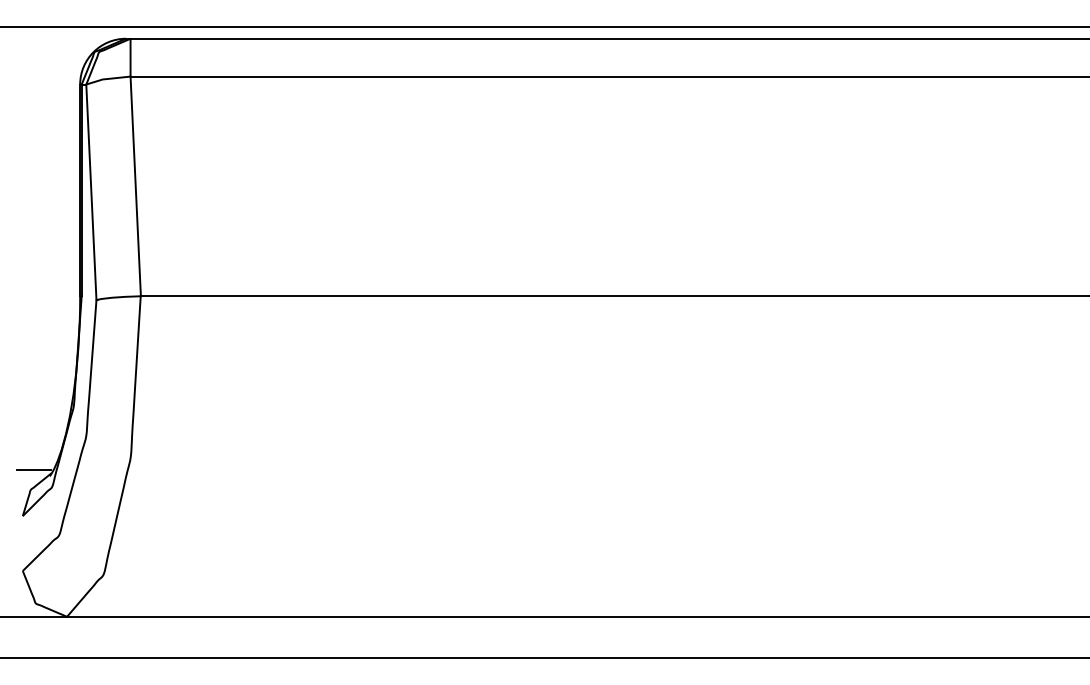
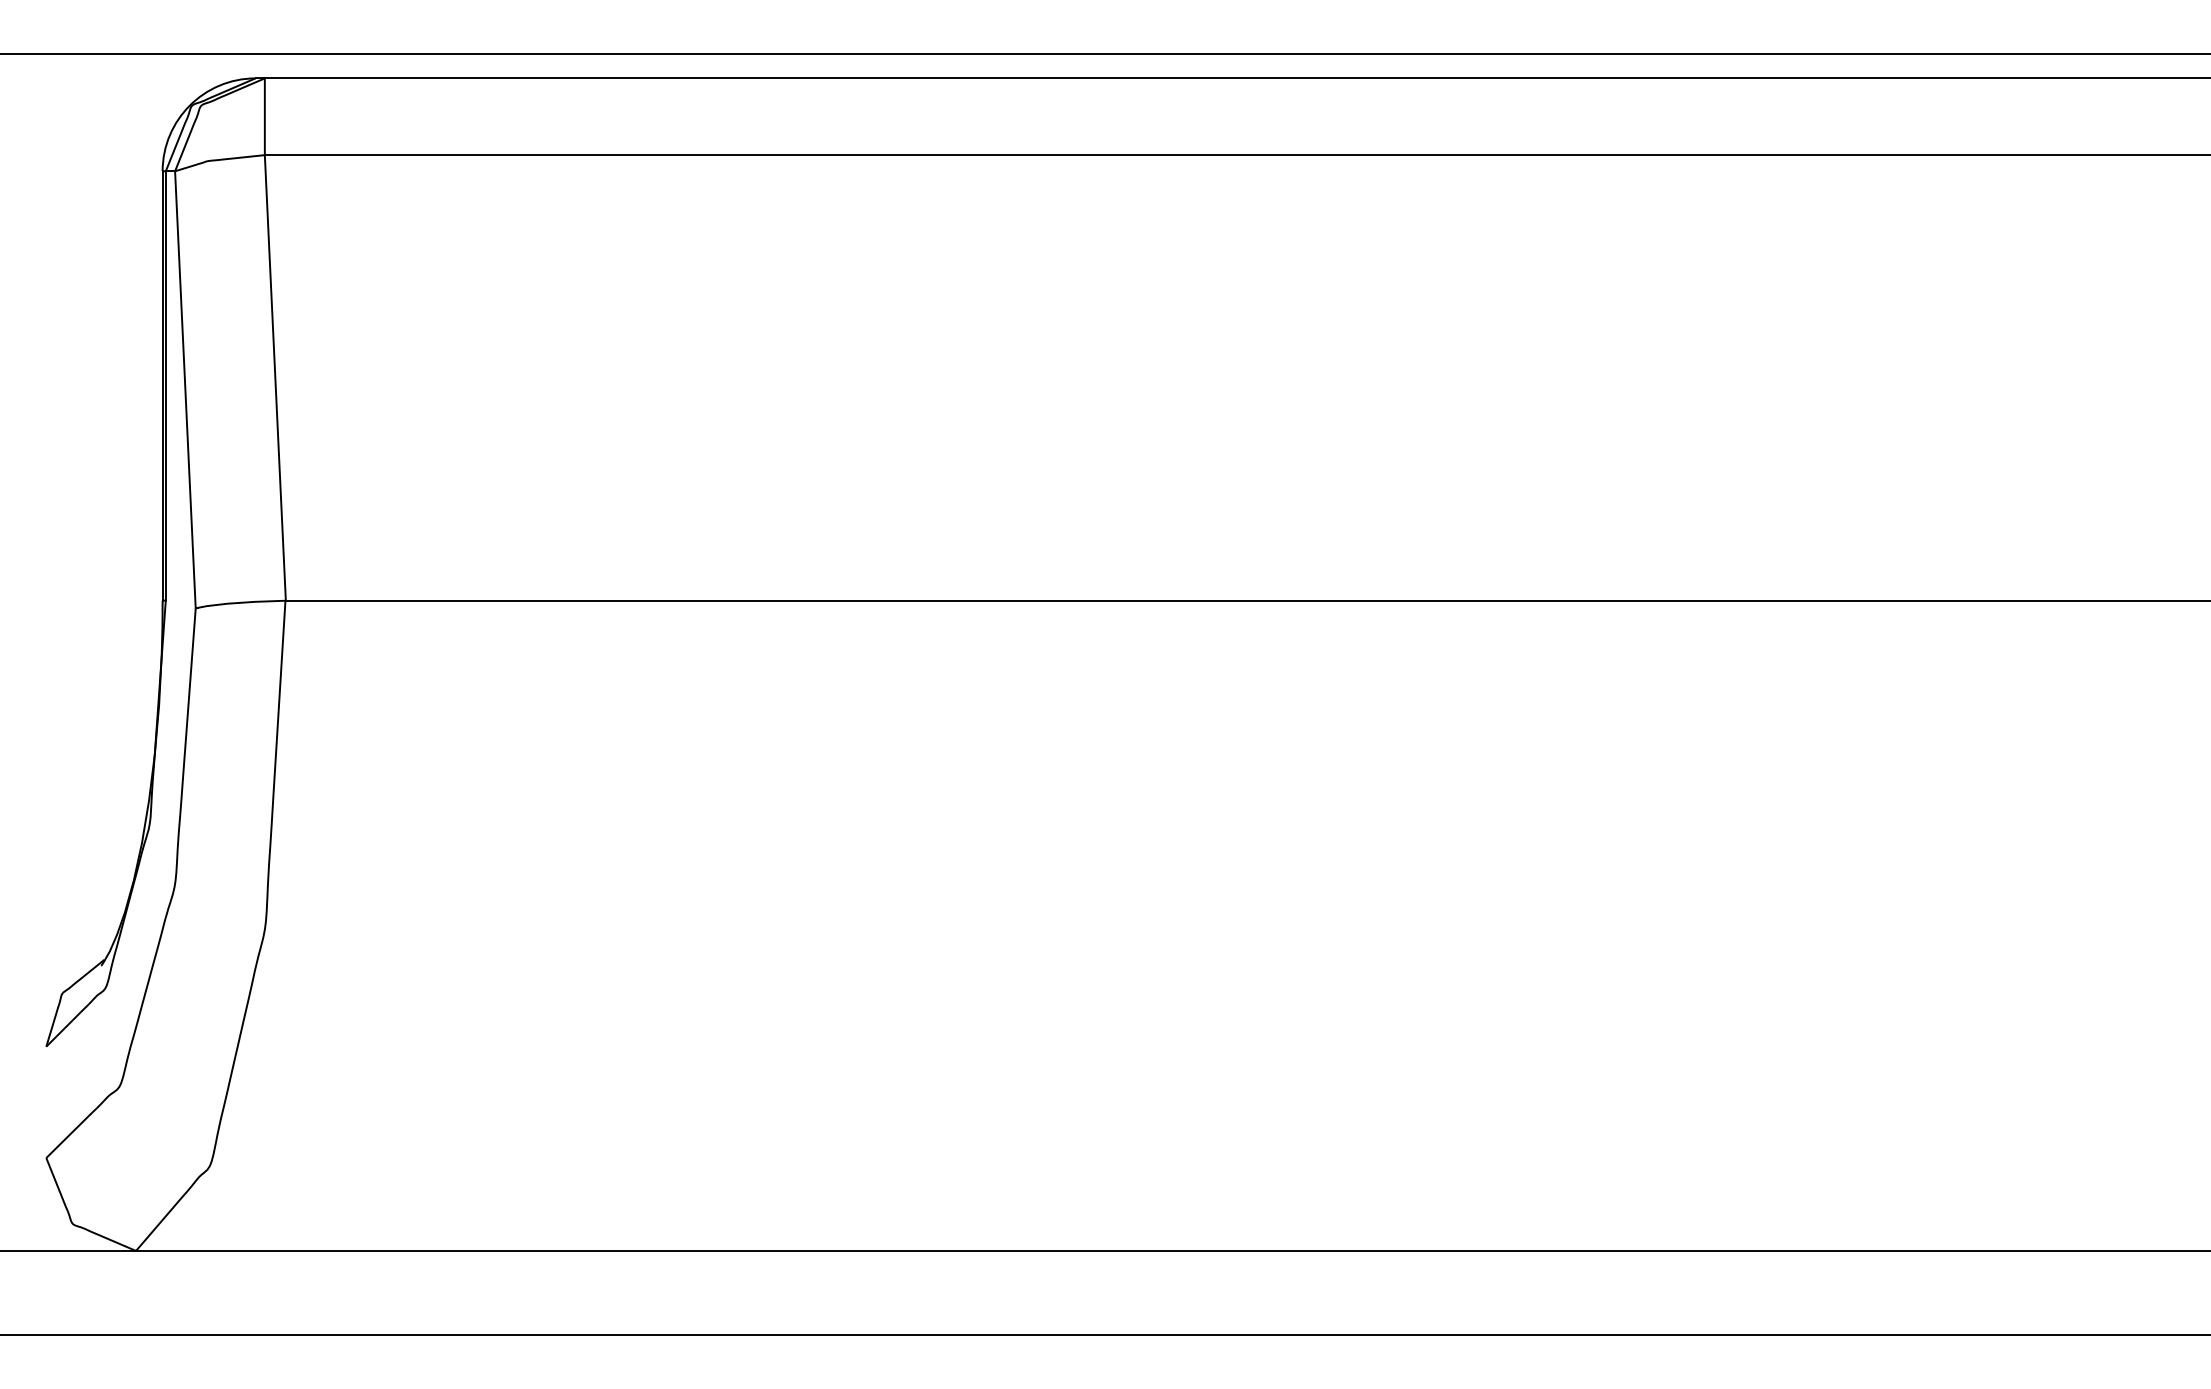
line: (33, 470) -> (67, 954), removed

